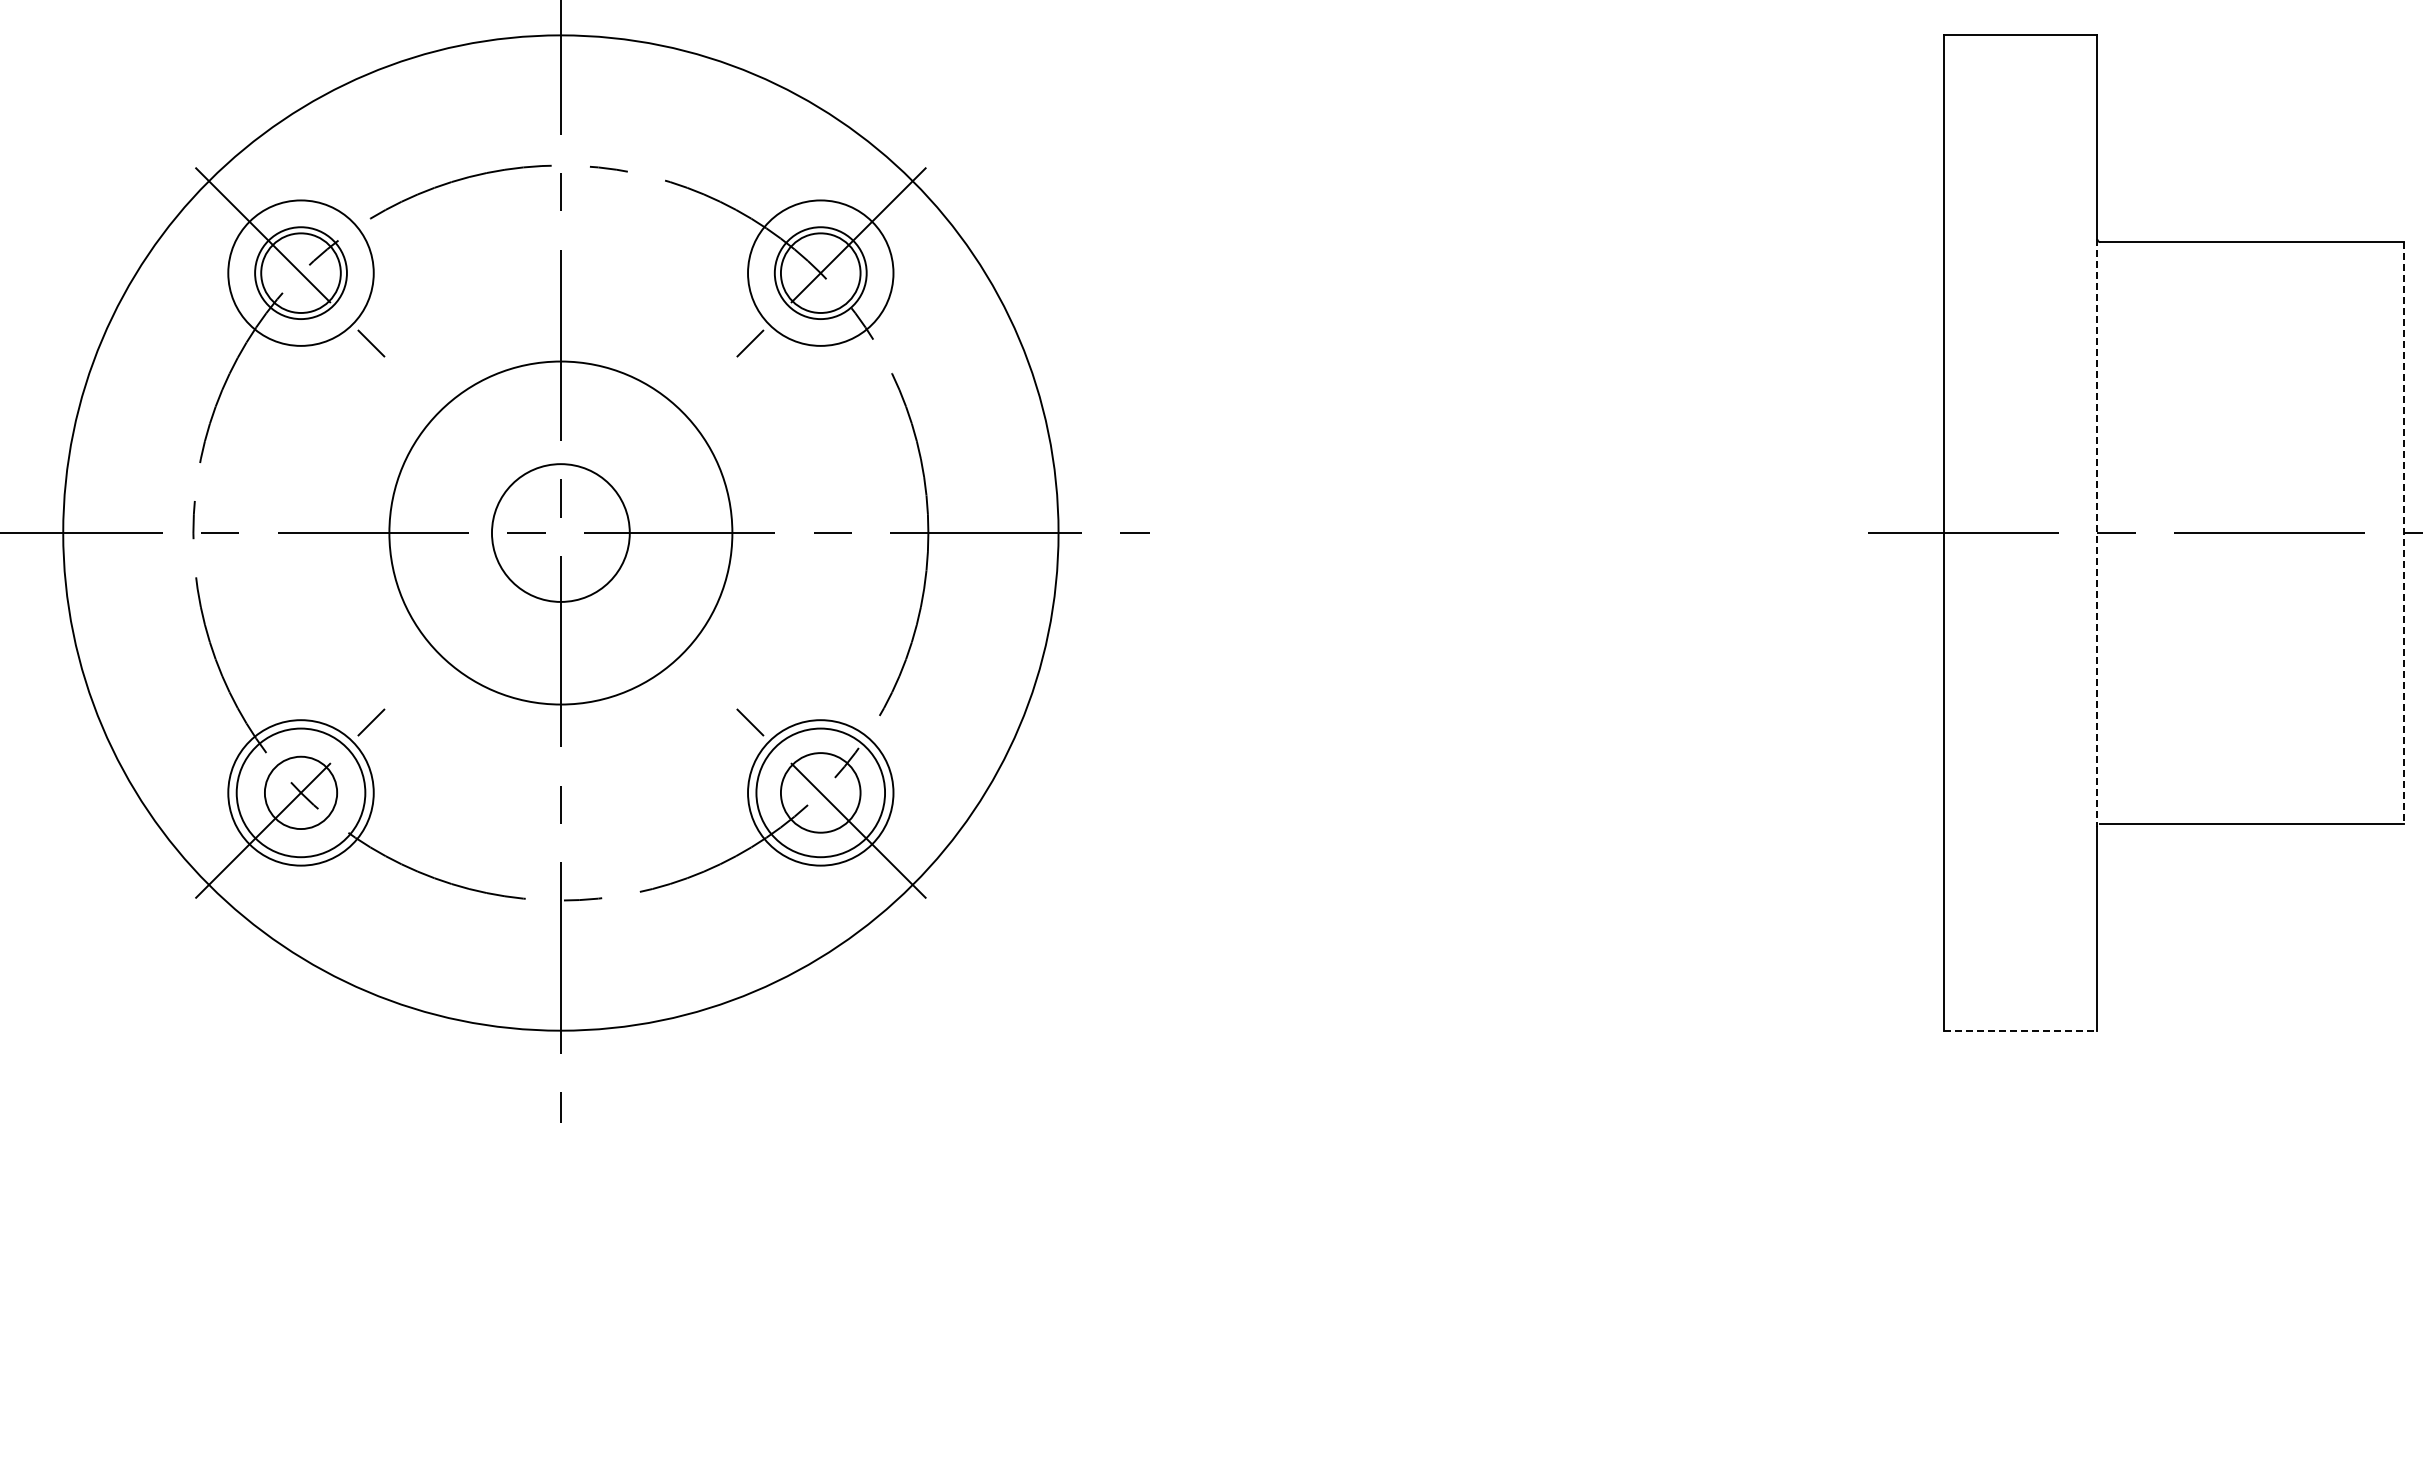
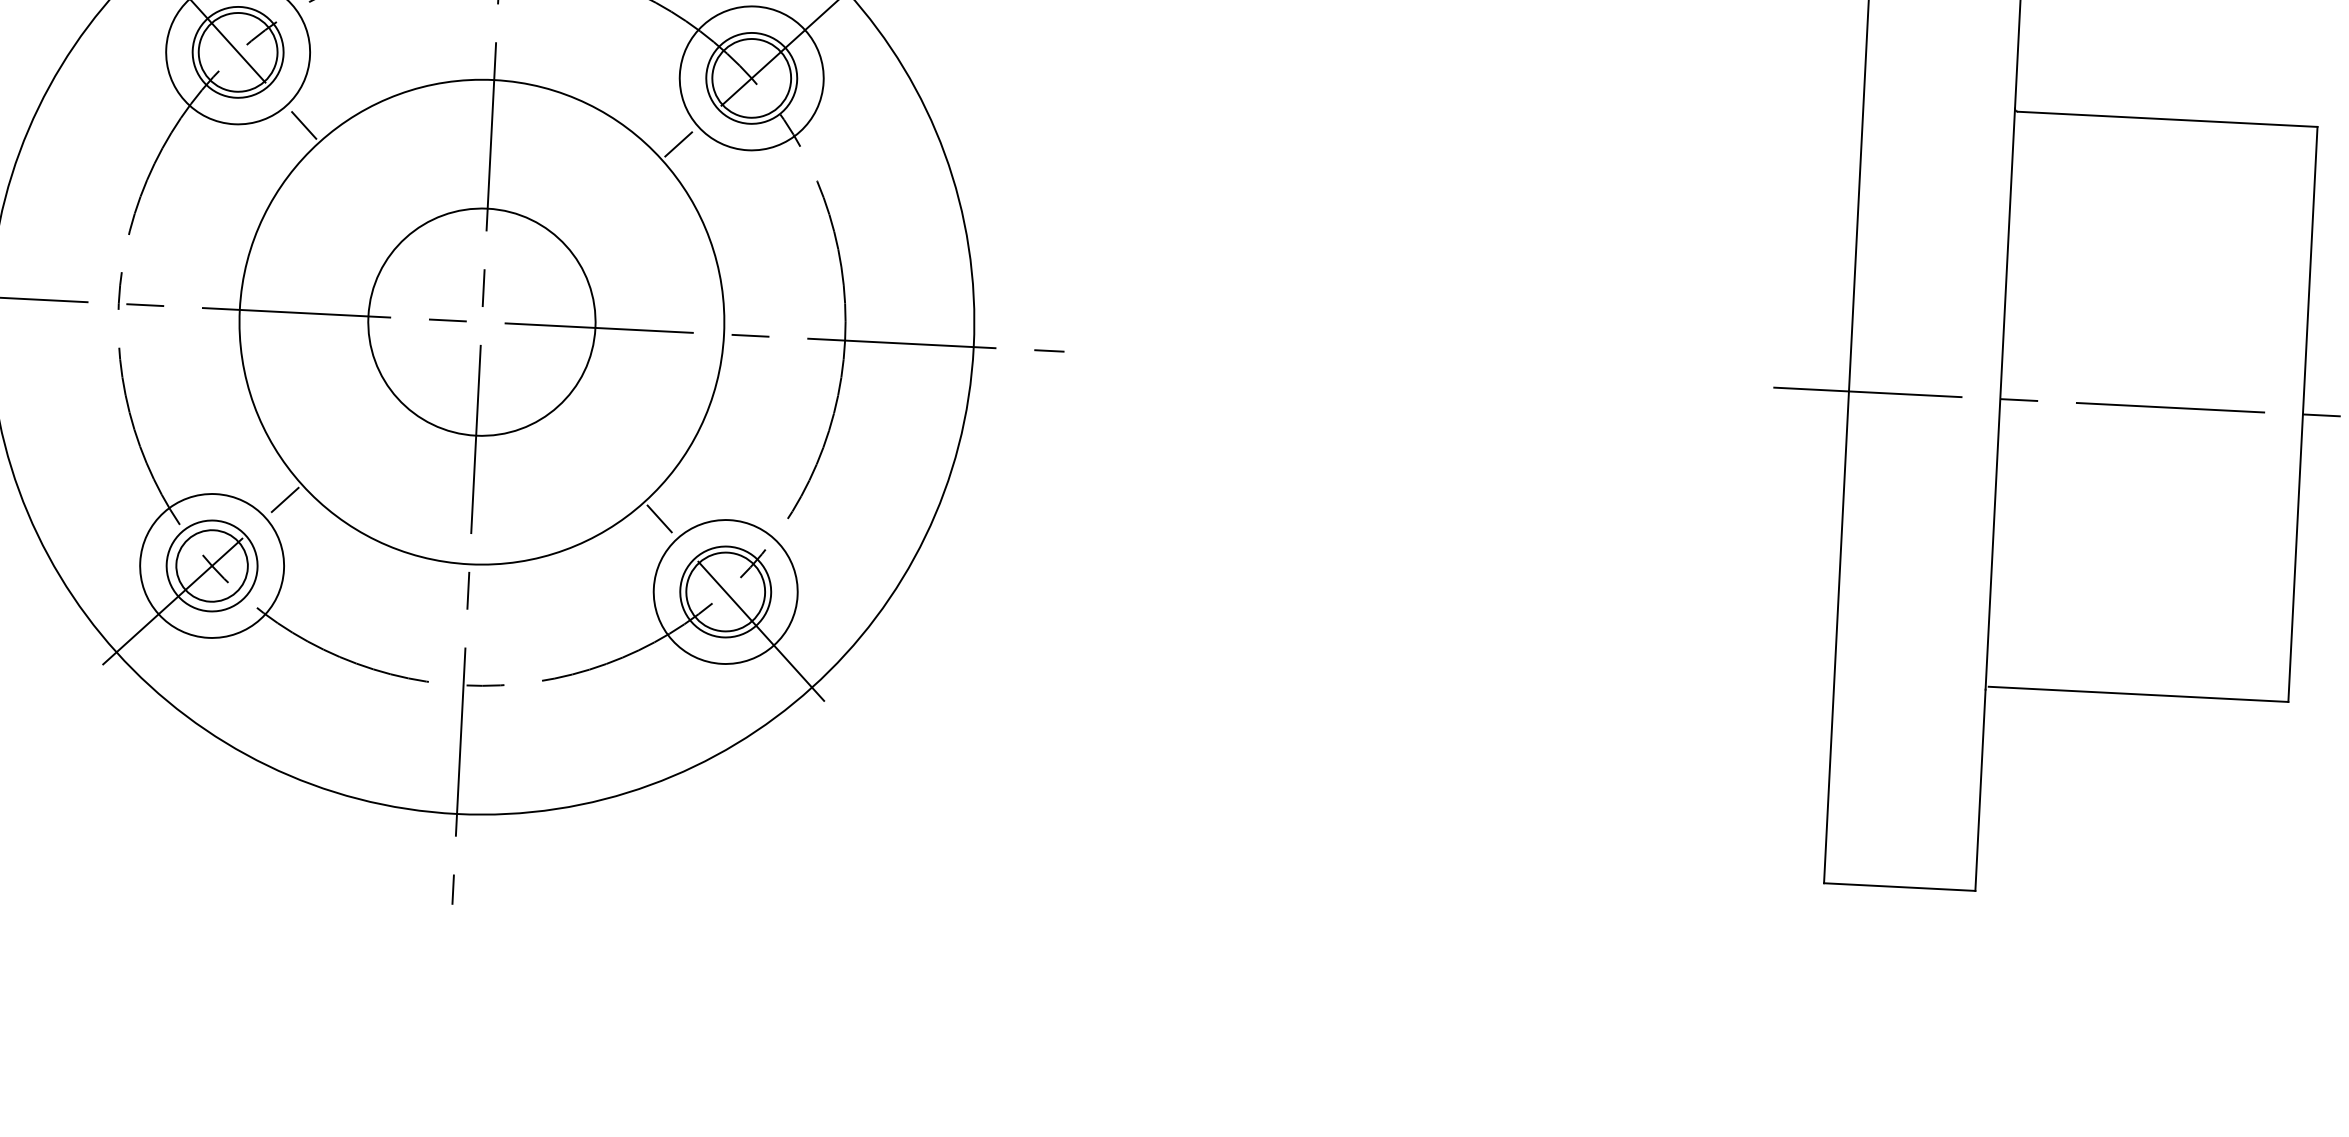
circle: (560, 532) -> (481, 321), size x1.67
circle: (560, 533) -> (481, 322), size x1.43
line: (2097, 533) -> (2000, 399), dashed -> solid
line: (2403, 533) -> (2302, 414), dashed -> solid
circle: (300, 792) -> (211, 565), size x0.71
circle: (820, 792) -> (725, 591), size x0.71
line: (2020, 1030) -> (1899, 886), dashed -> solid

